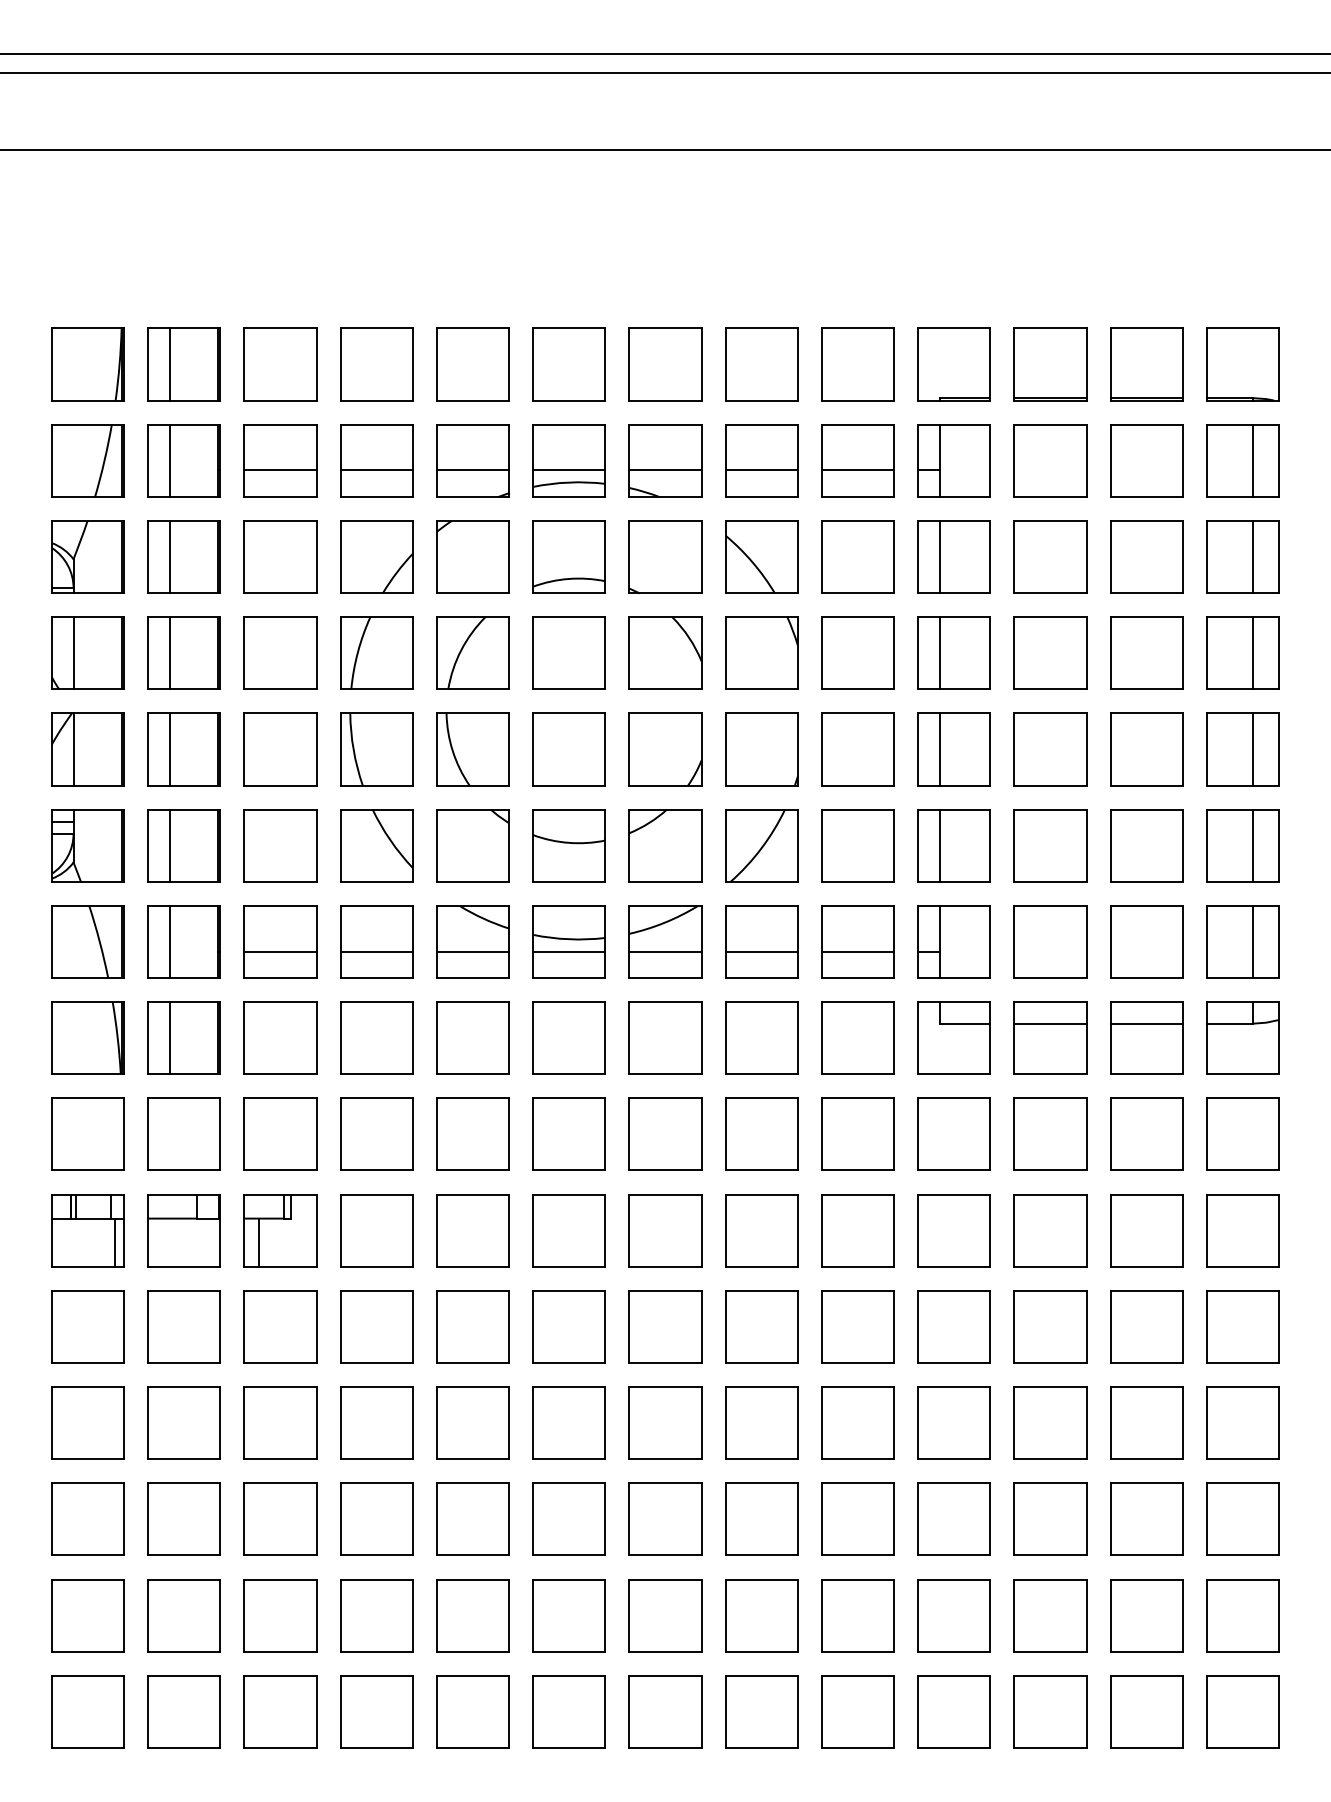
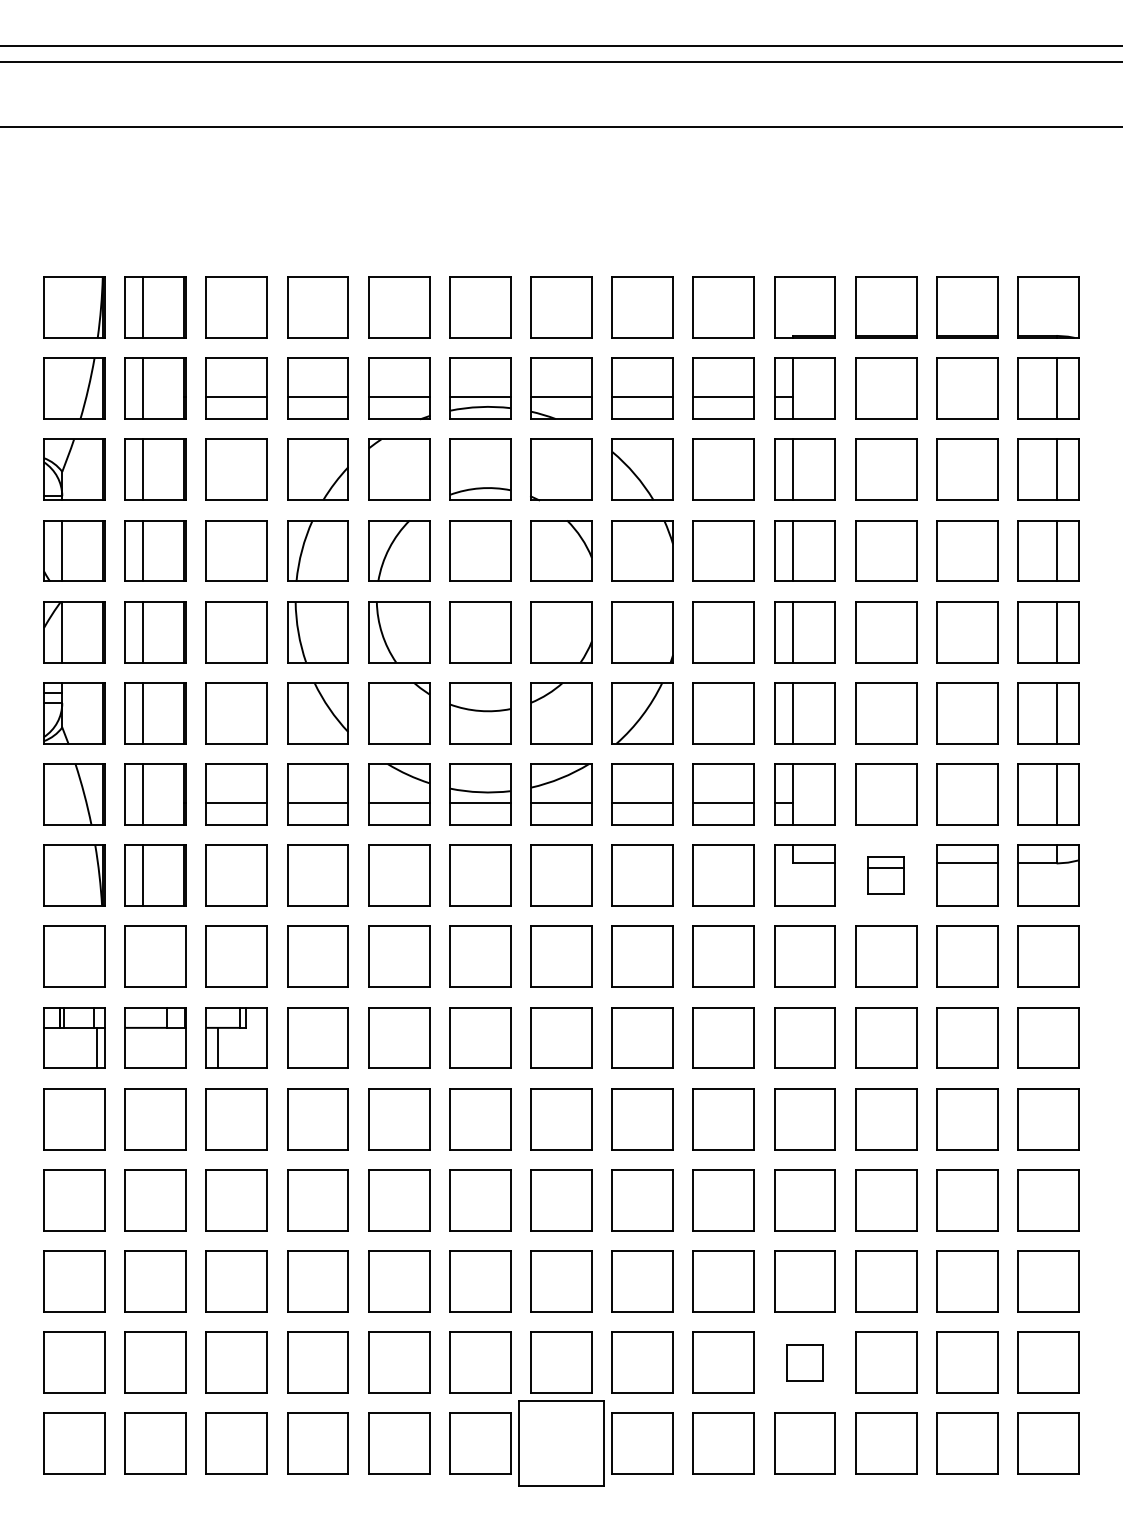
part: (1050, 1037) -> (886, 875), size x0.6
part: (953, 1615) -> (804, 1362), size x0.6
part: (665, 1711) -> (561, 1443), size x1.4

